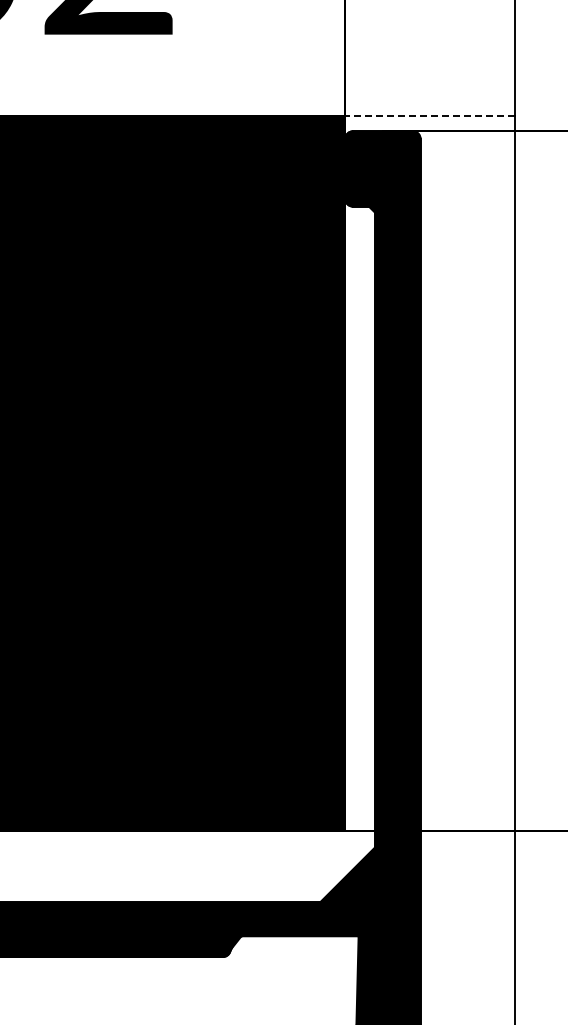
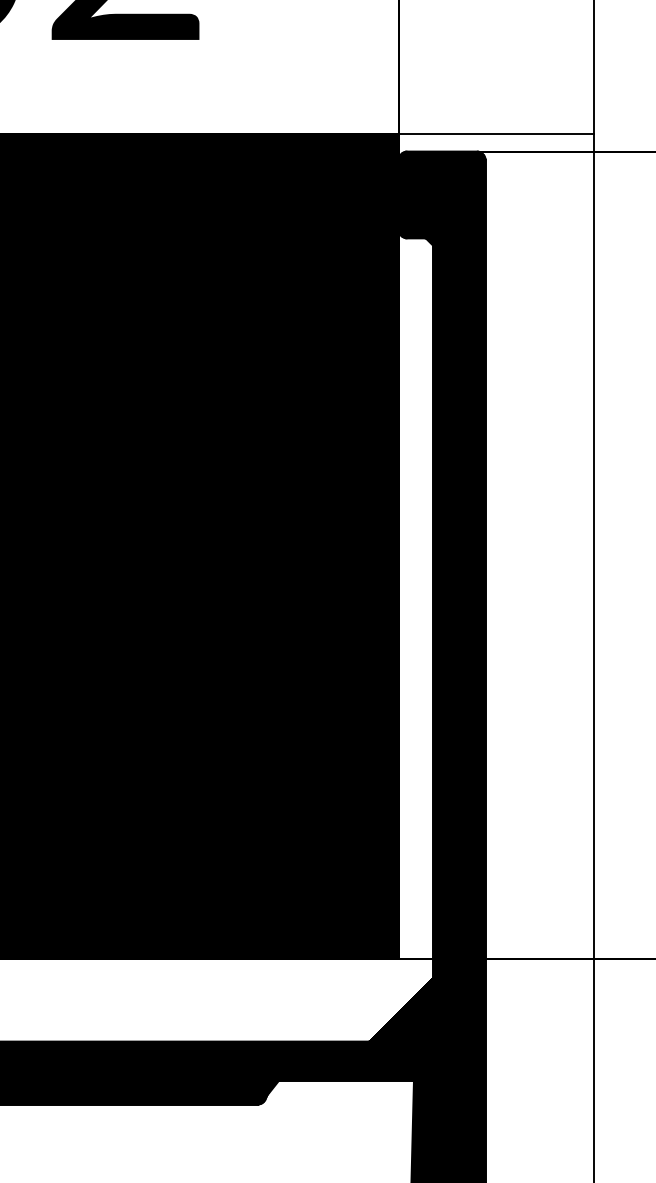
line: (429, 116) -> (495, 134), dashed -> solid

